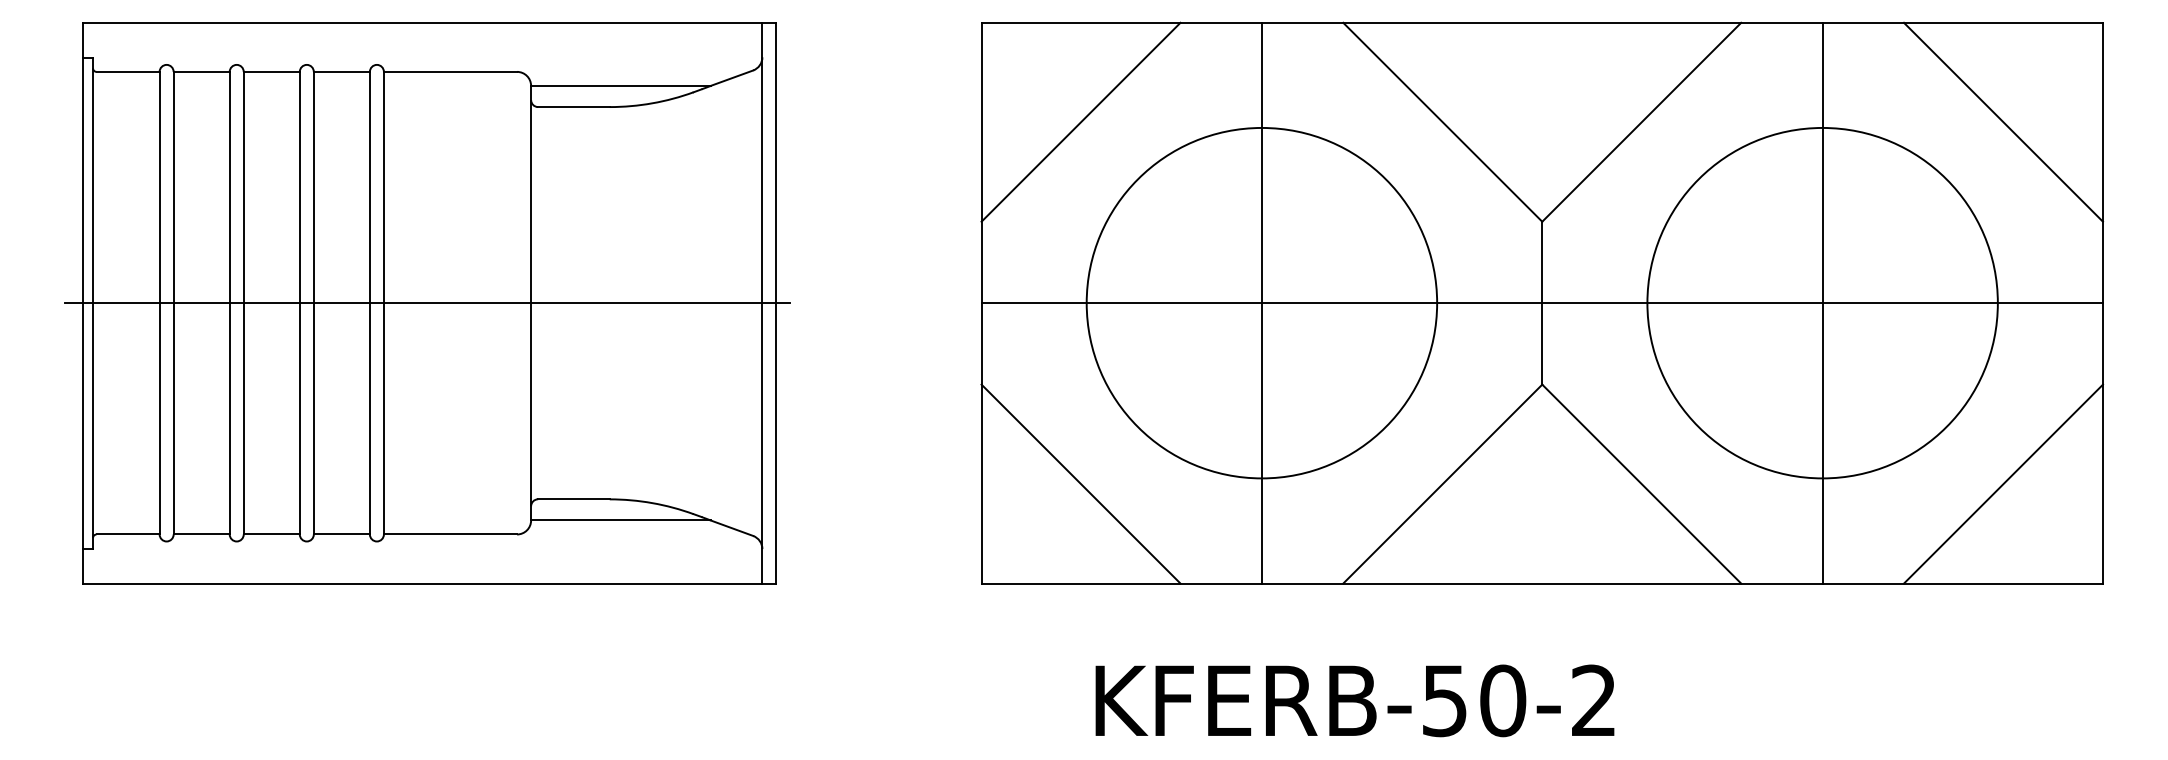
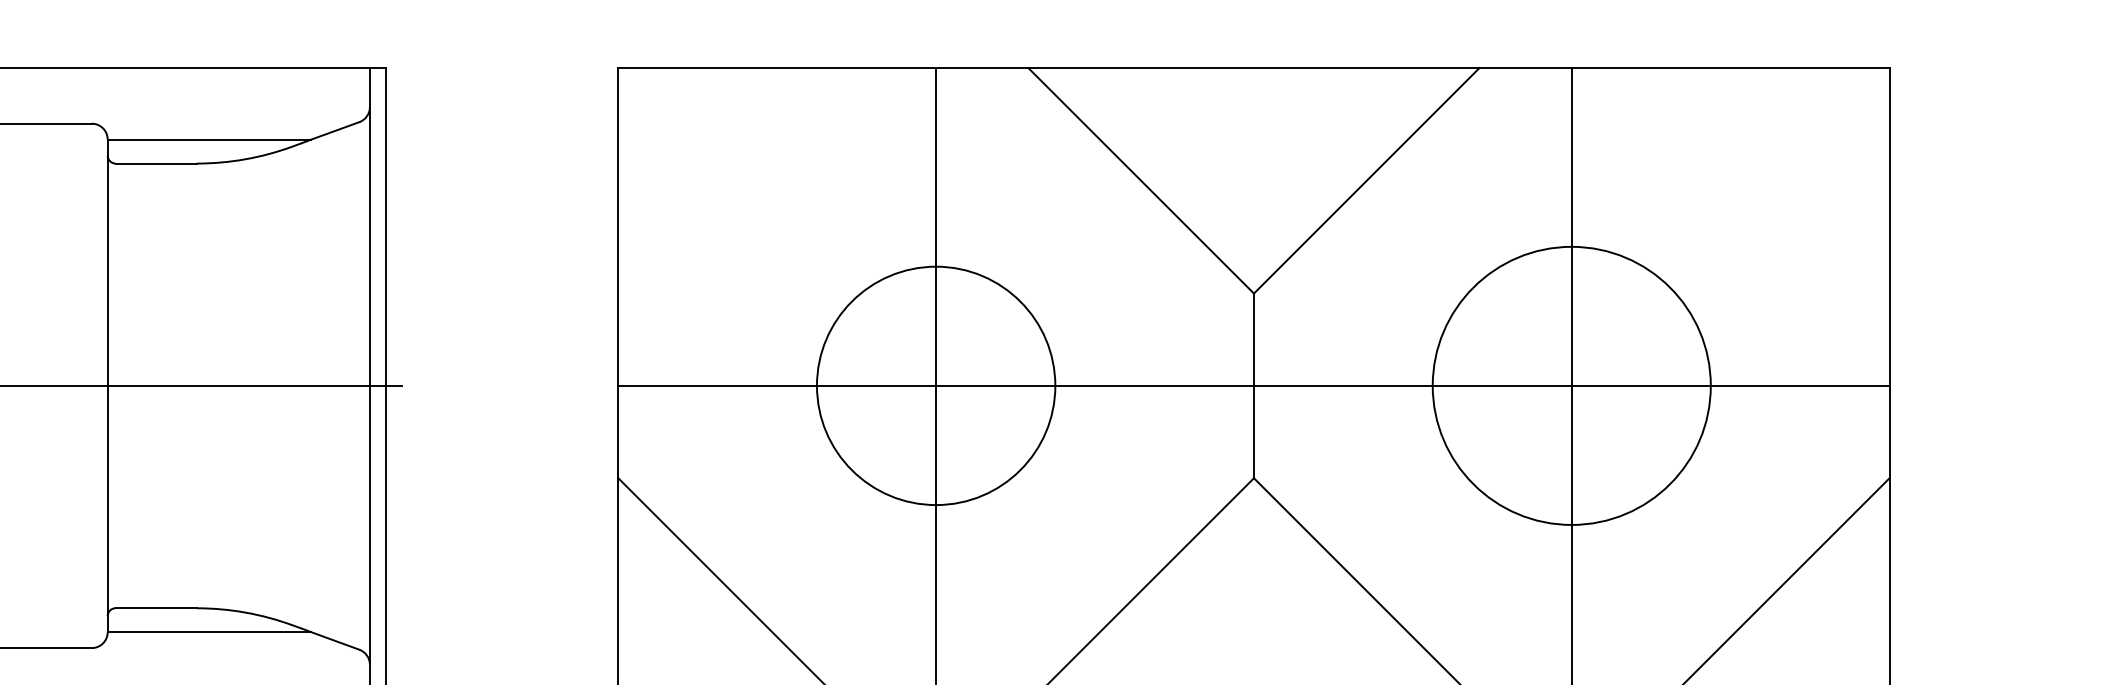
line: (1080, 121) -> (730, 179), removed
line: (2003, 121) -> (1776, 179), removed
circle: (1261, 302) -> (935, 385), size x0.6
circle: (1822, 302) -> (1571, 385), size x0.7

